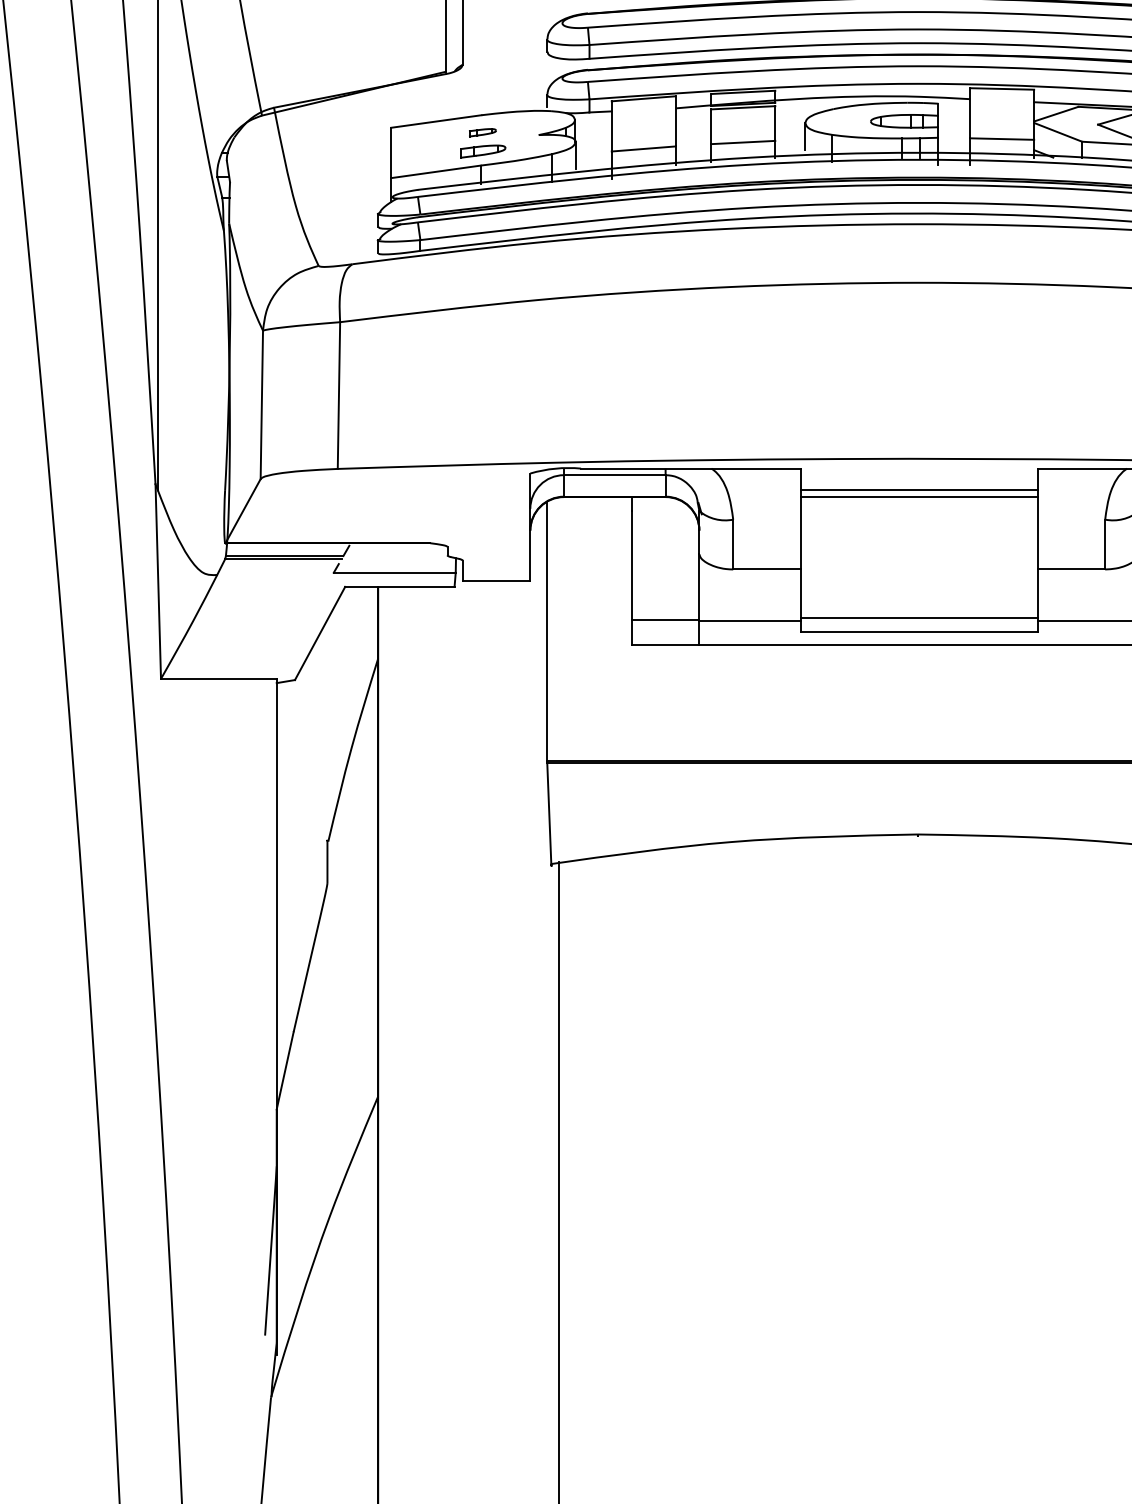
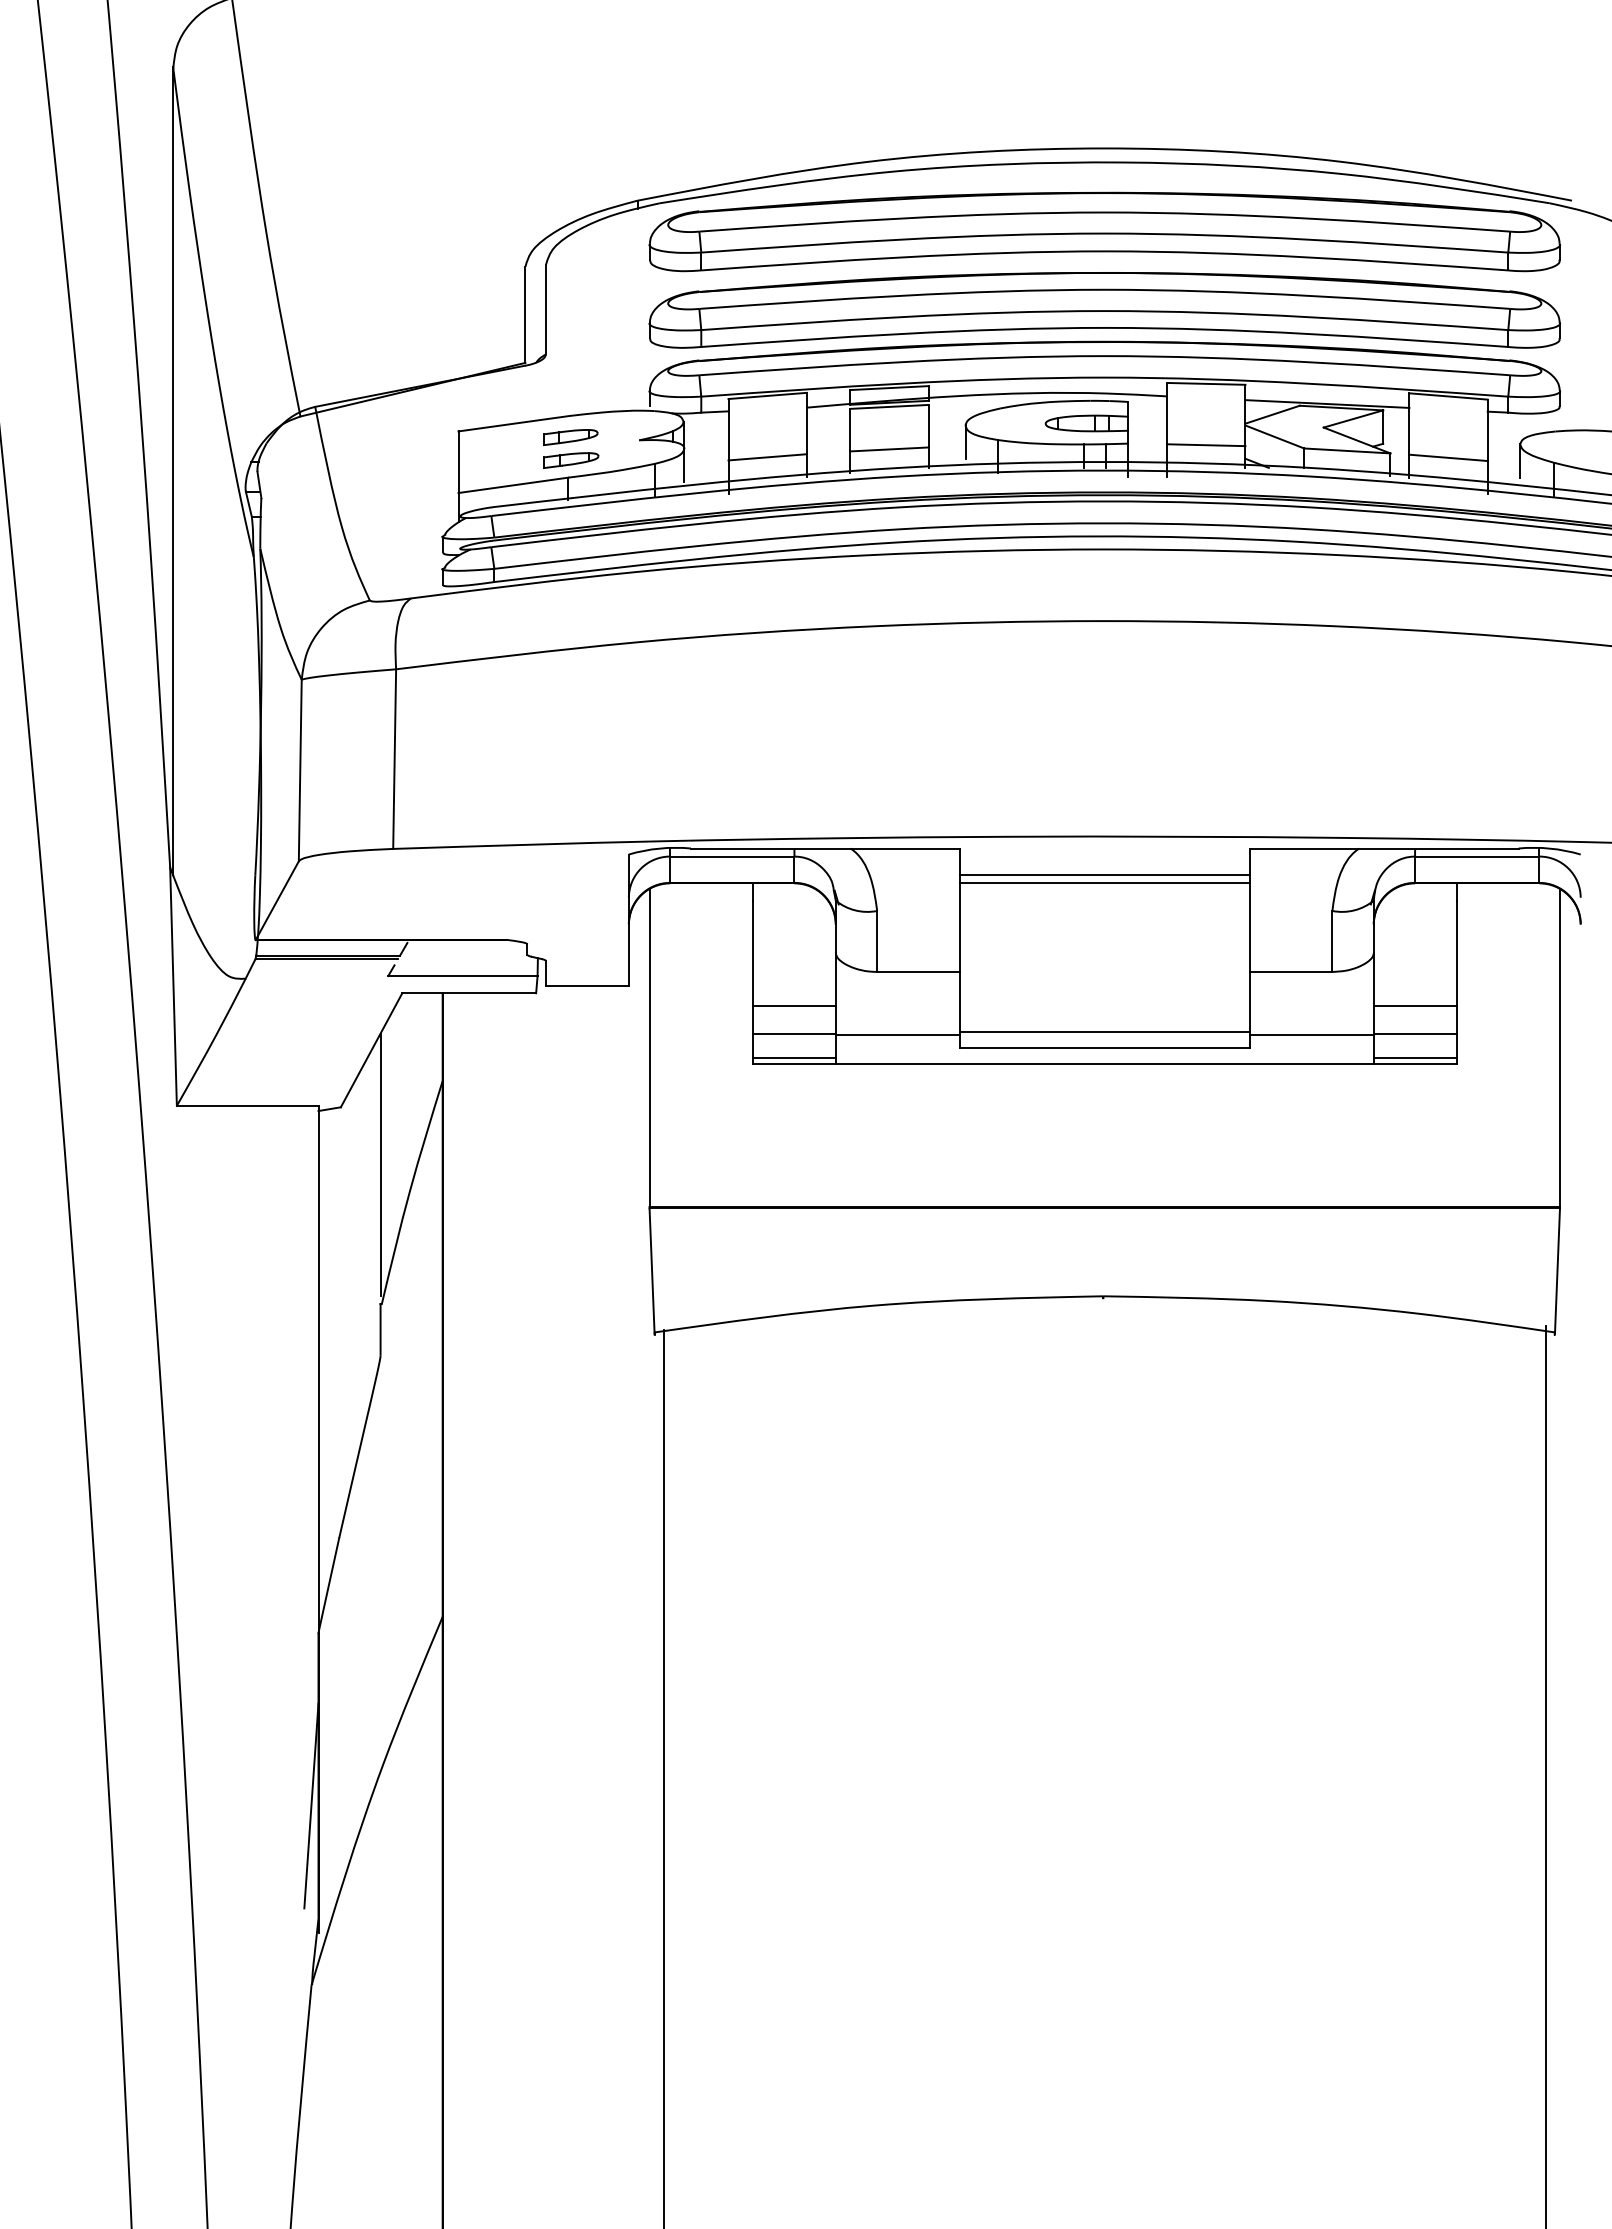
part: (482, 132) -> (570, 437), size x1.67
line: (665, 597) -> (794, 1006), added
line: (665, 639) -> (794, 1057), added
line: (327, 726) -> (380, 1164), added

